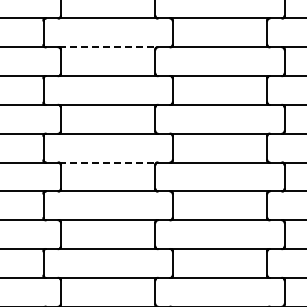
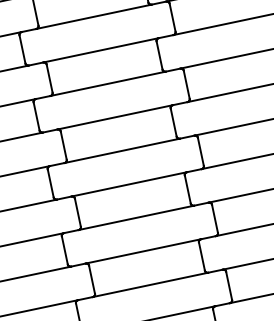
line: (108, 47) -> (101, 50), dashed -> solid
line: (108, 162) -> (129, 184), dashed -> solid

